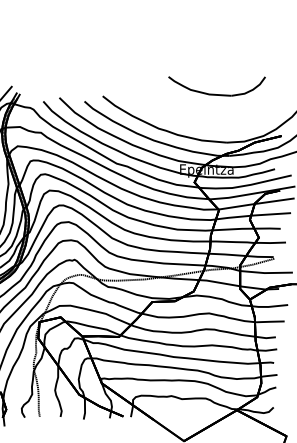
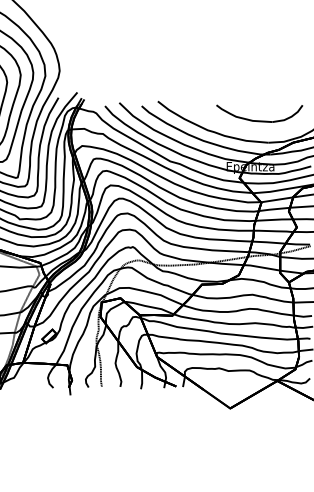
part: (216, 94) -> (259, 120), moved

